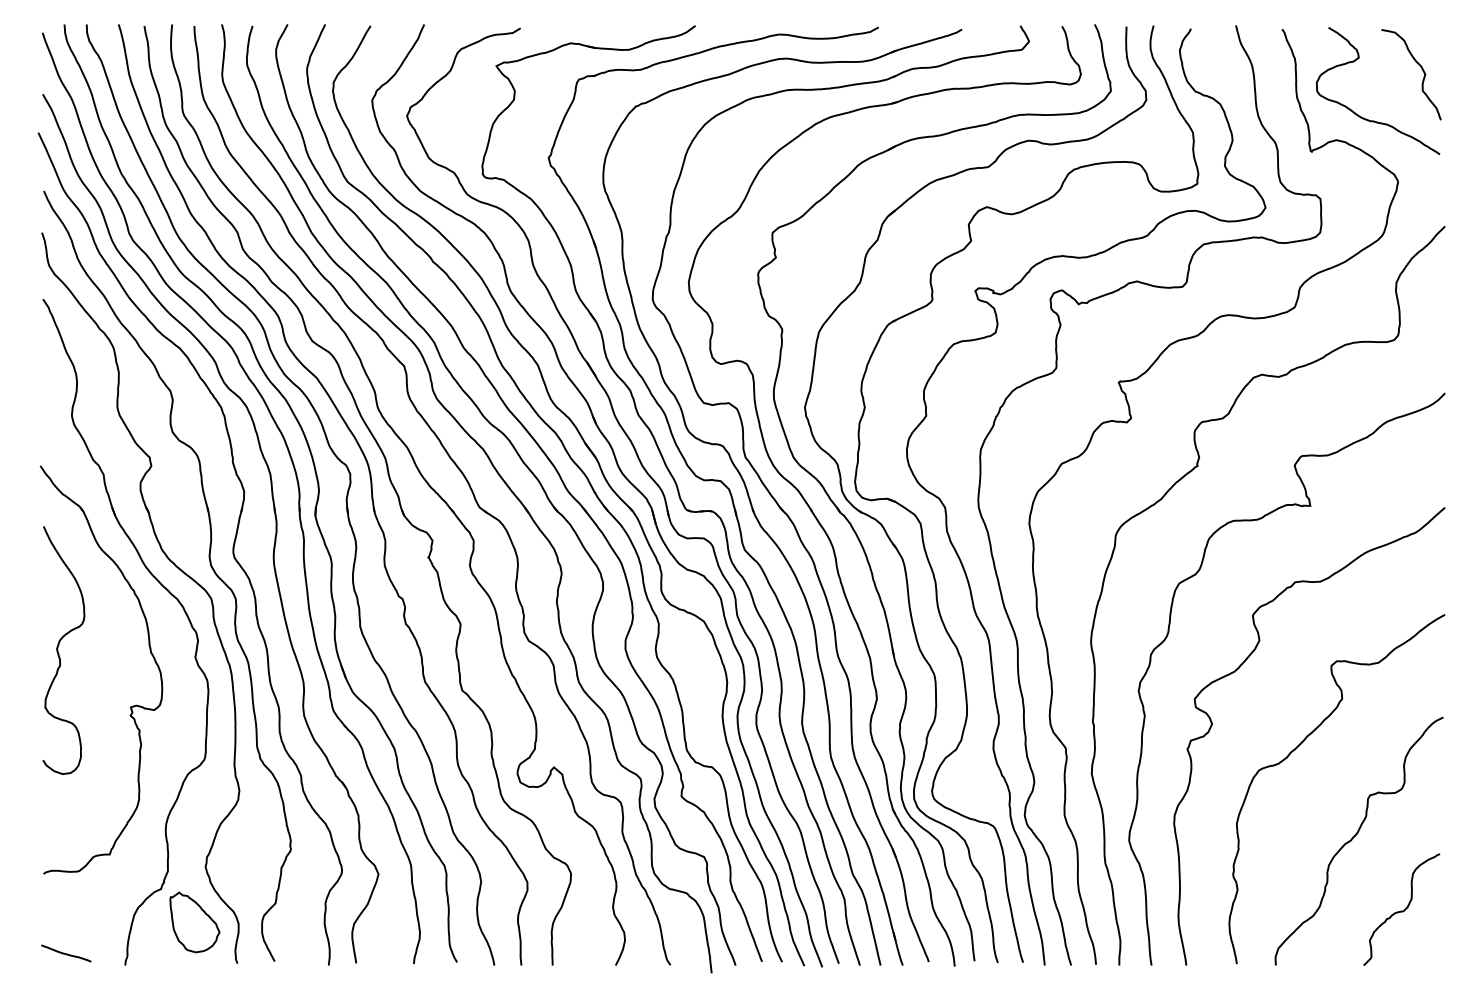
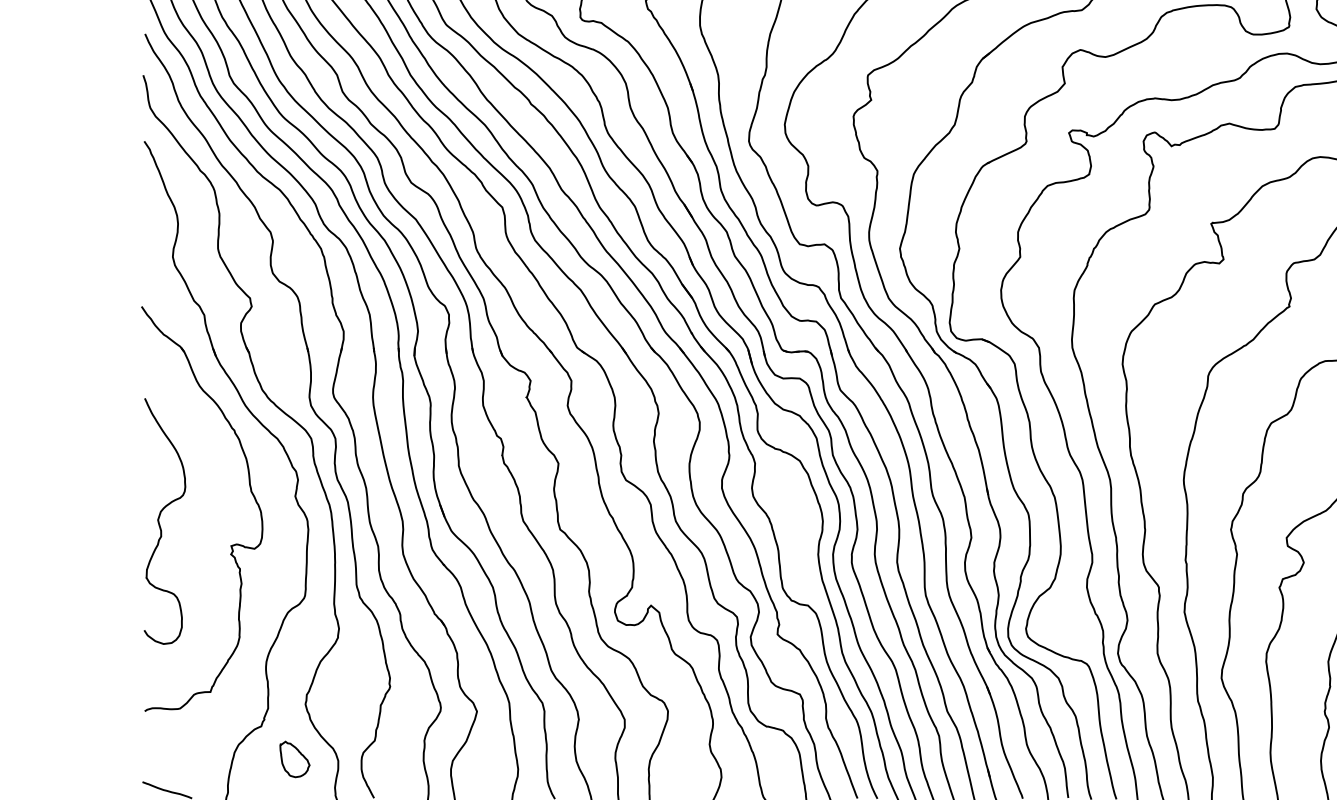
curve: (58, 650) -> (159, 521), moved
part: (194, 922) -> (294, 759), size x0.6

